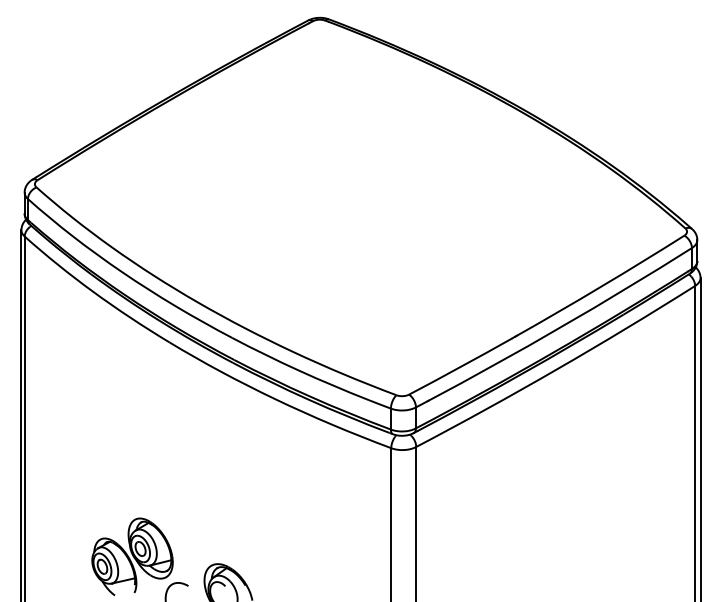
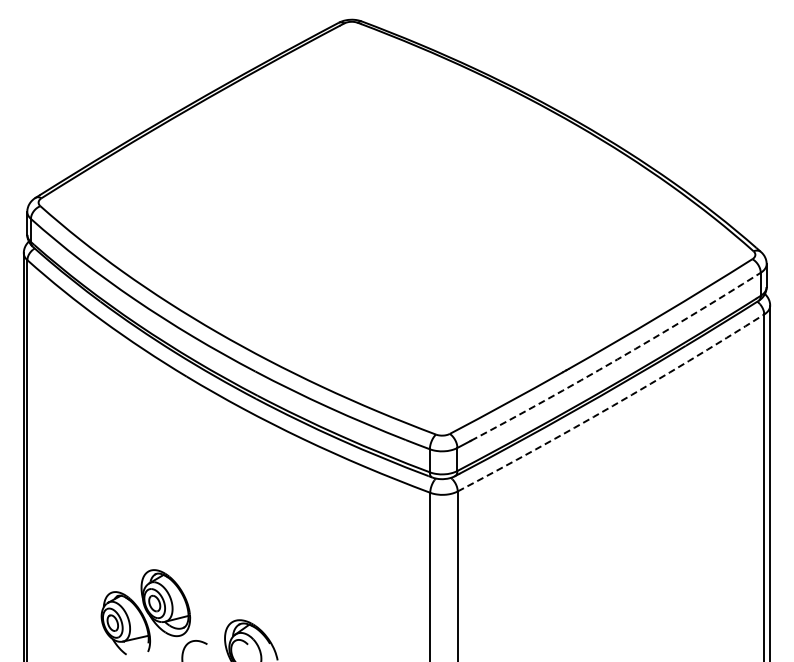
arc: (561, 326) -> (617, 359), solid -> dashed
arc: (557, 369) -> (612, 406), solid -> dashed

